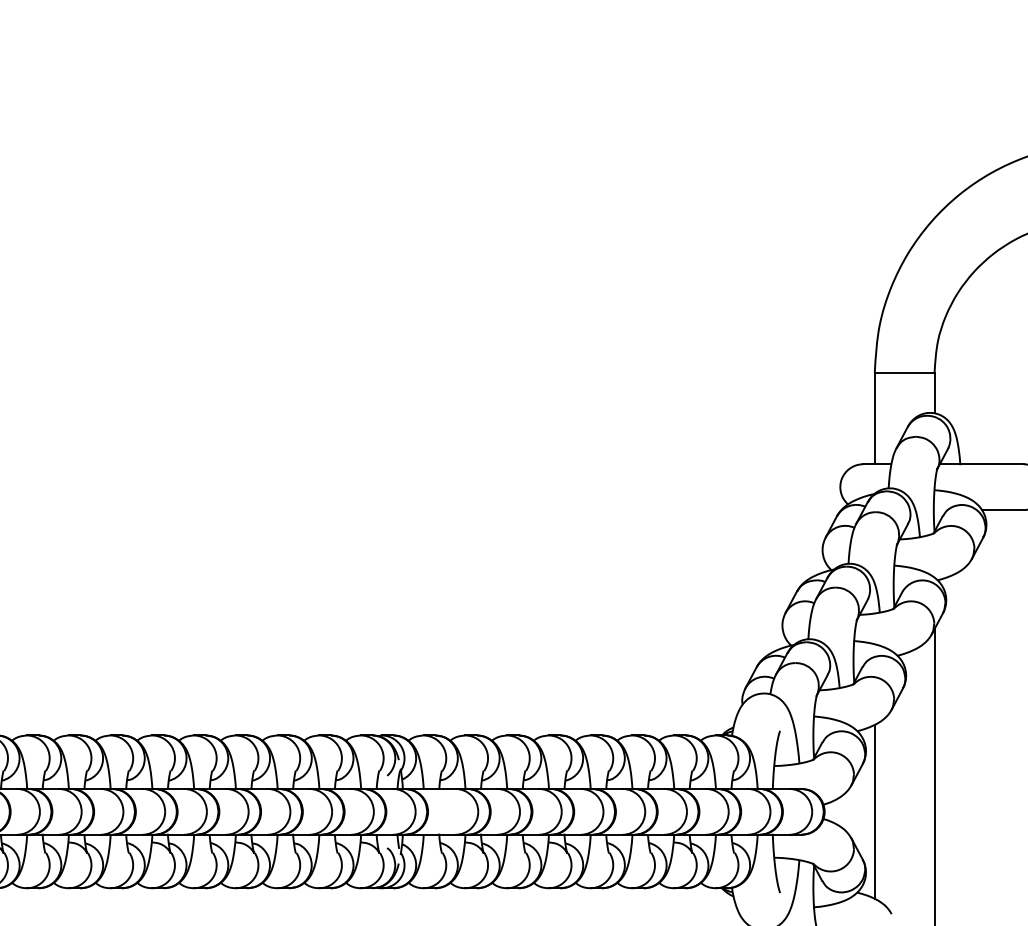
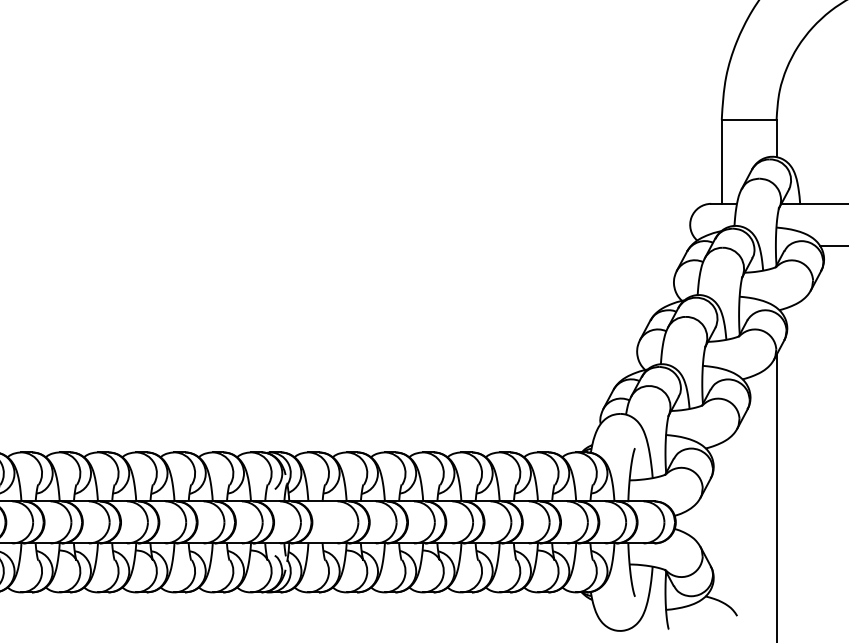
line: (874, 811) -> (721, 522), removed

